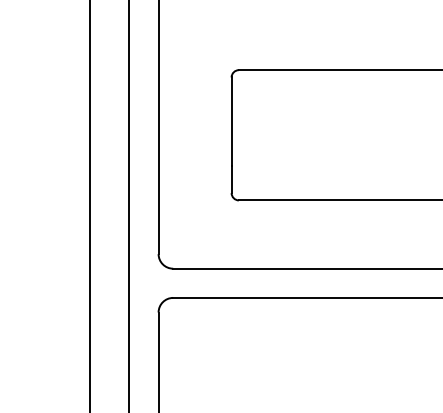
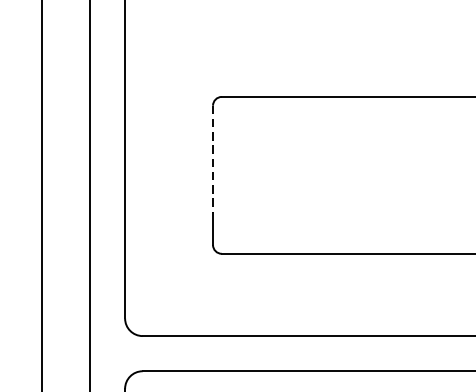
line: (231, 122) -> (212, 159), solid -> dashed

